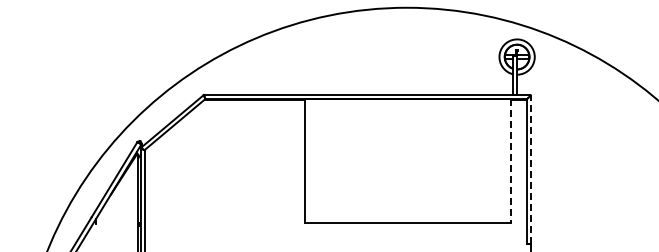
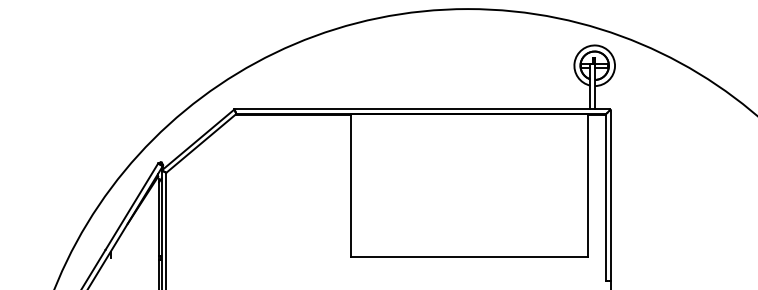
line: (511, 161) -> (588, 185), dashed -> solid
line: (531, 169) -> (611, 195), dashed -> solid

